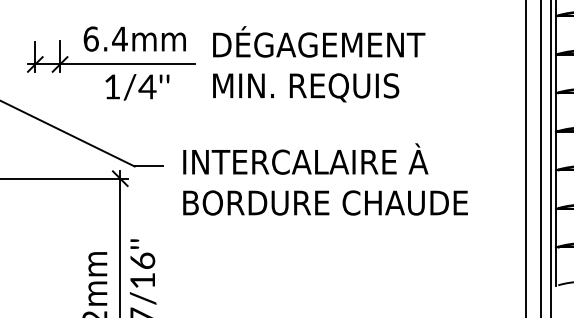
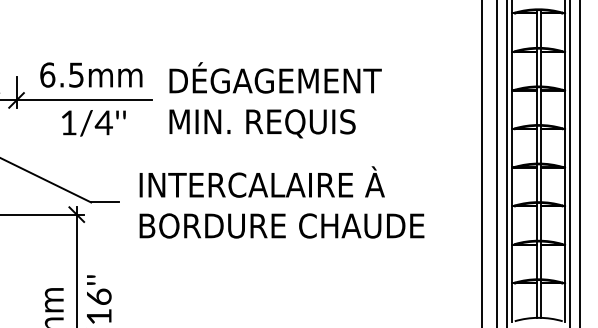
text: (120, 38) -> (76, 74), 6.4mm -> 6.5mm
text: (325, 179) -> (281, 202), moved

